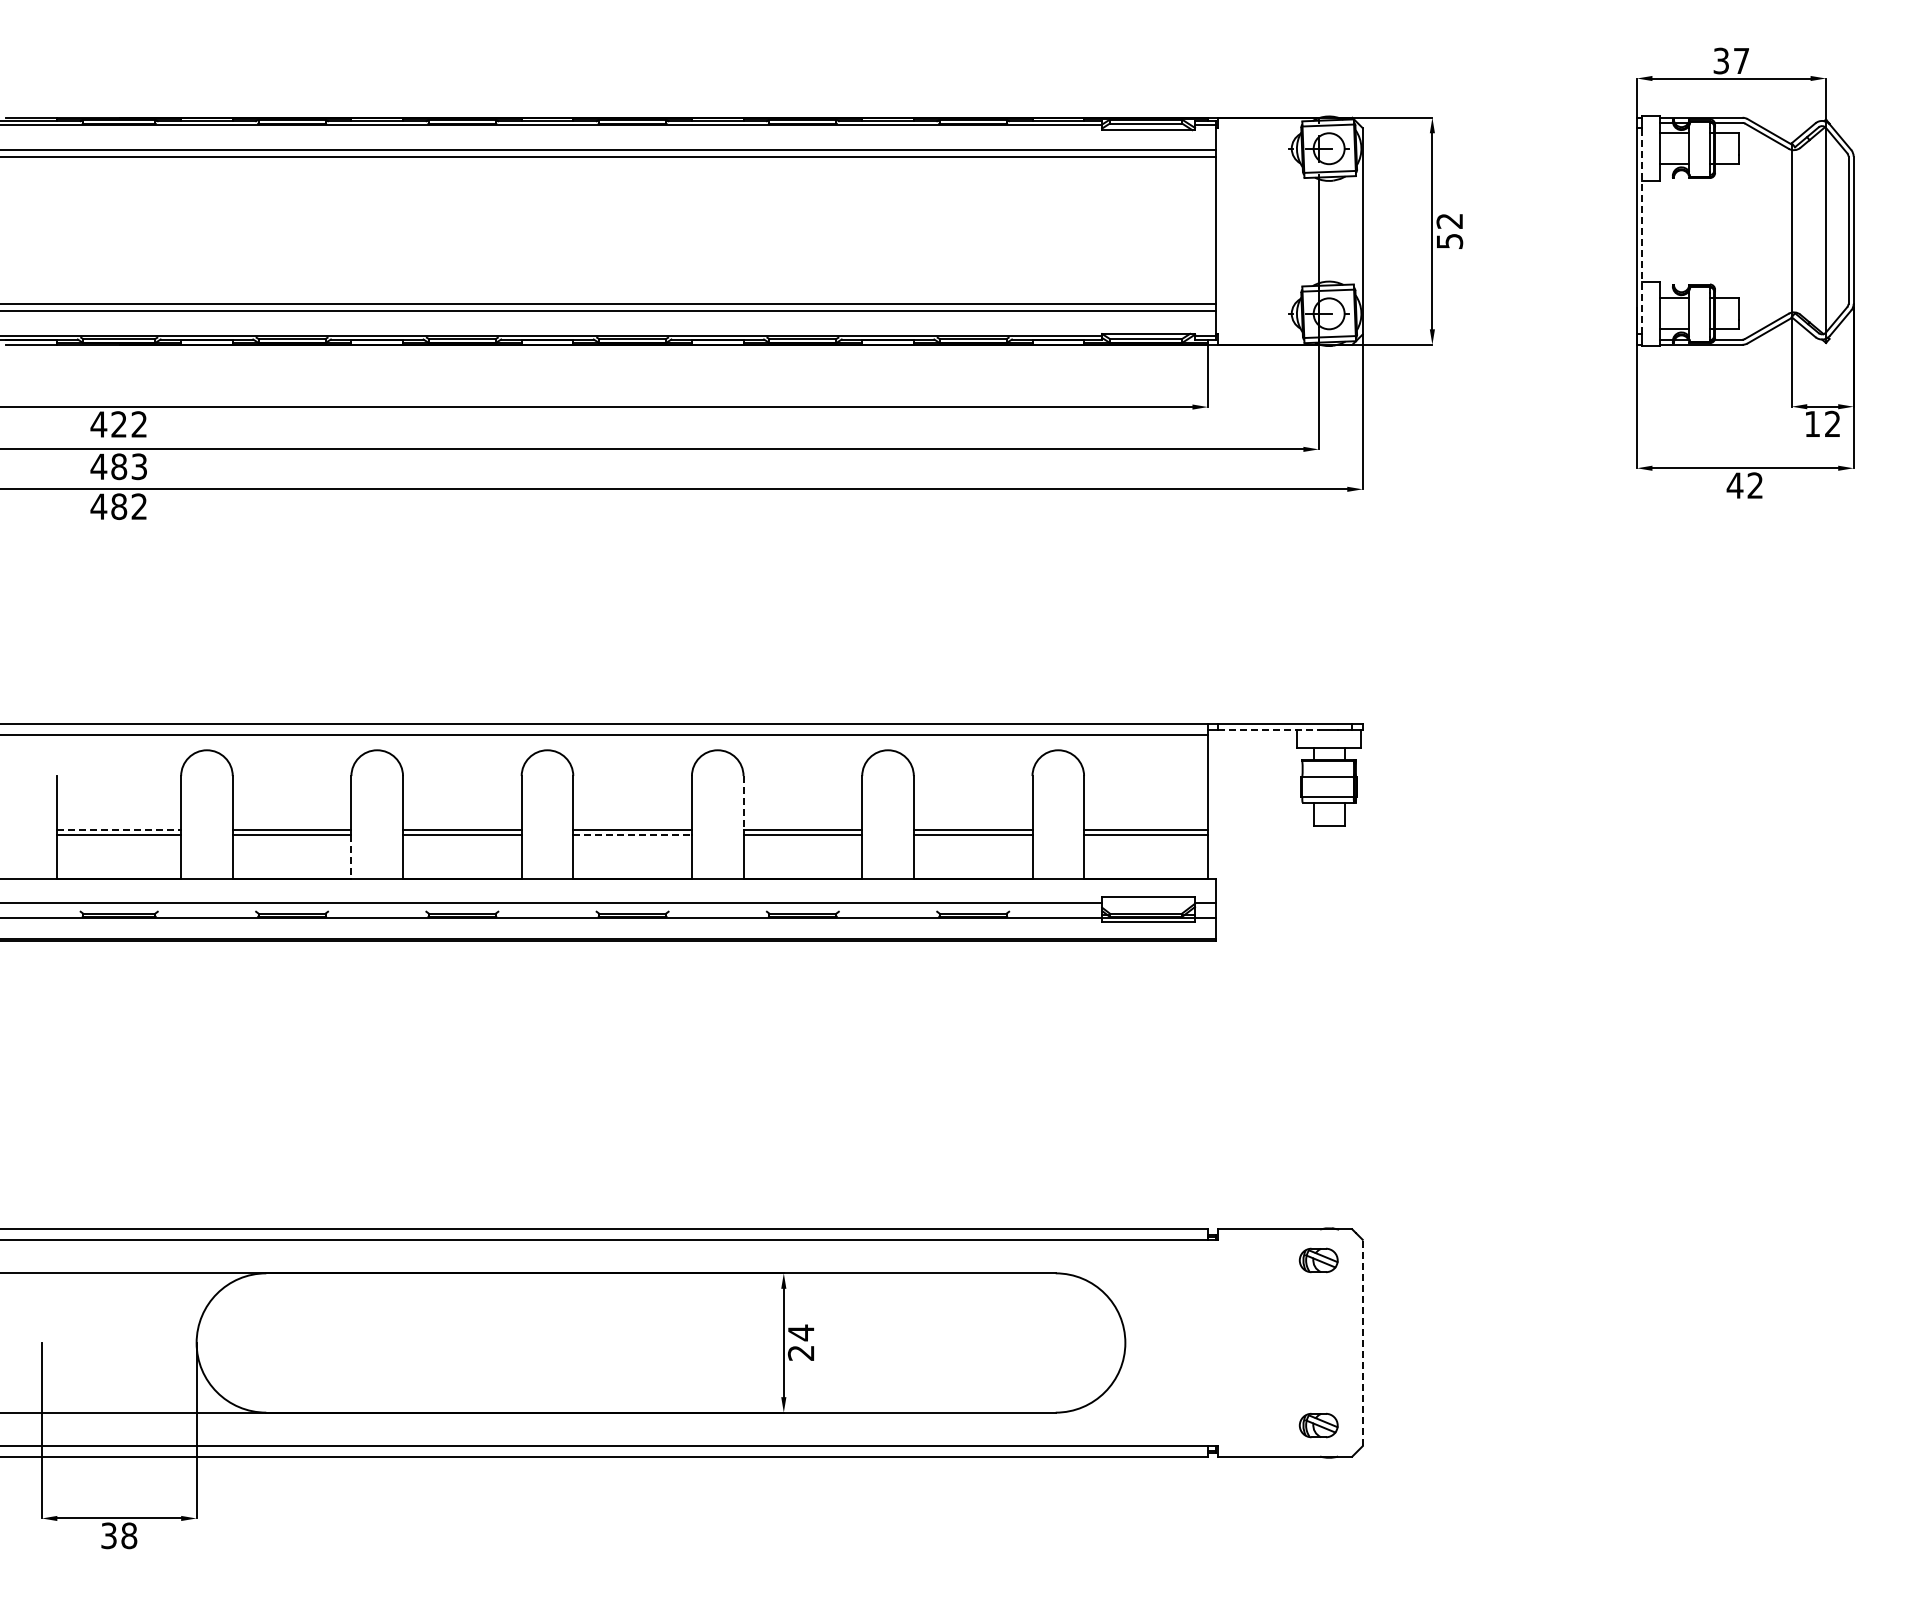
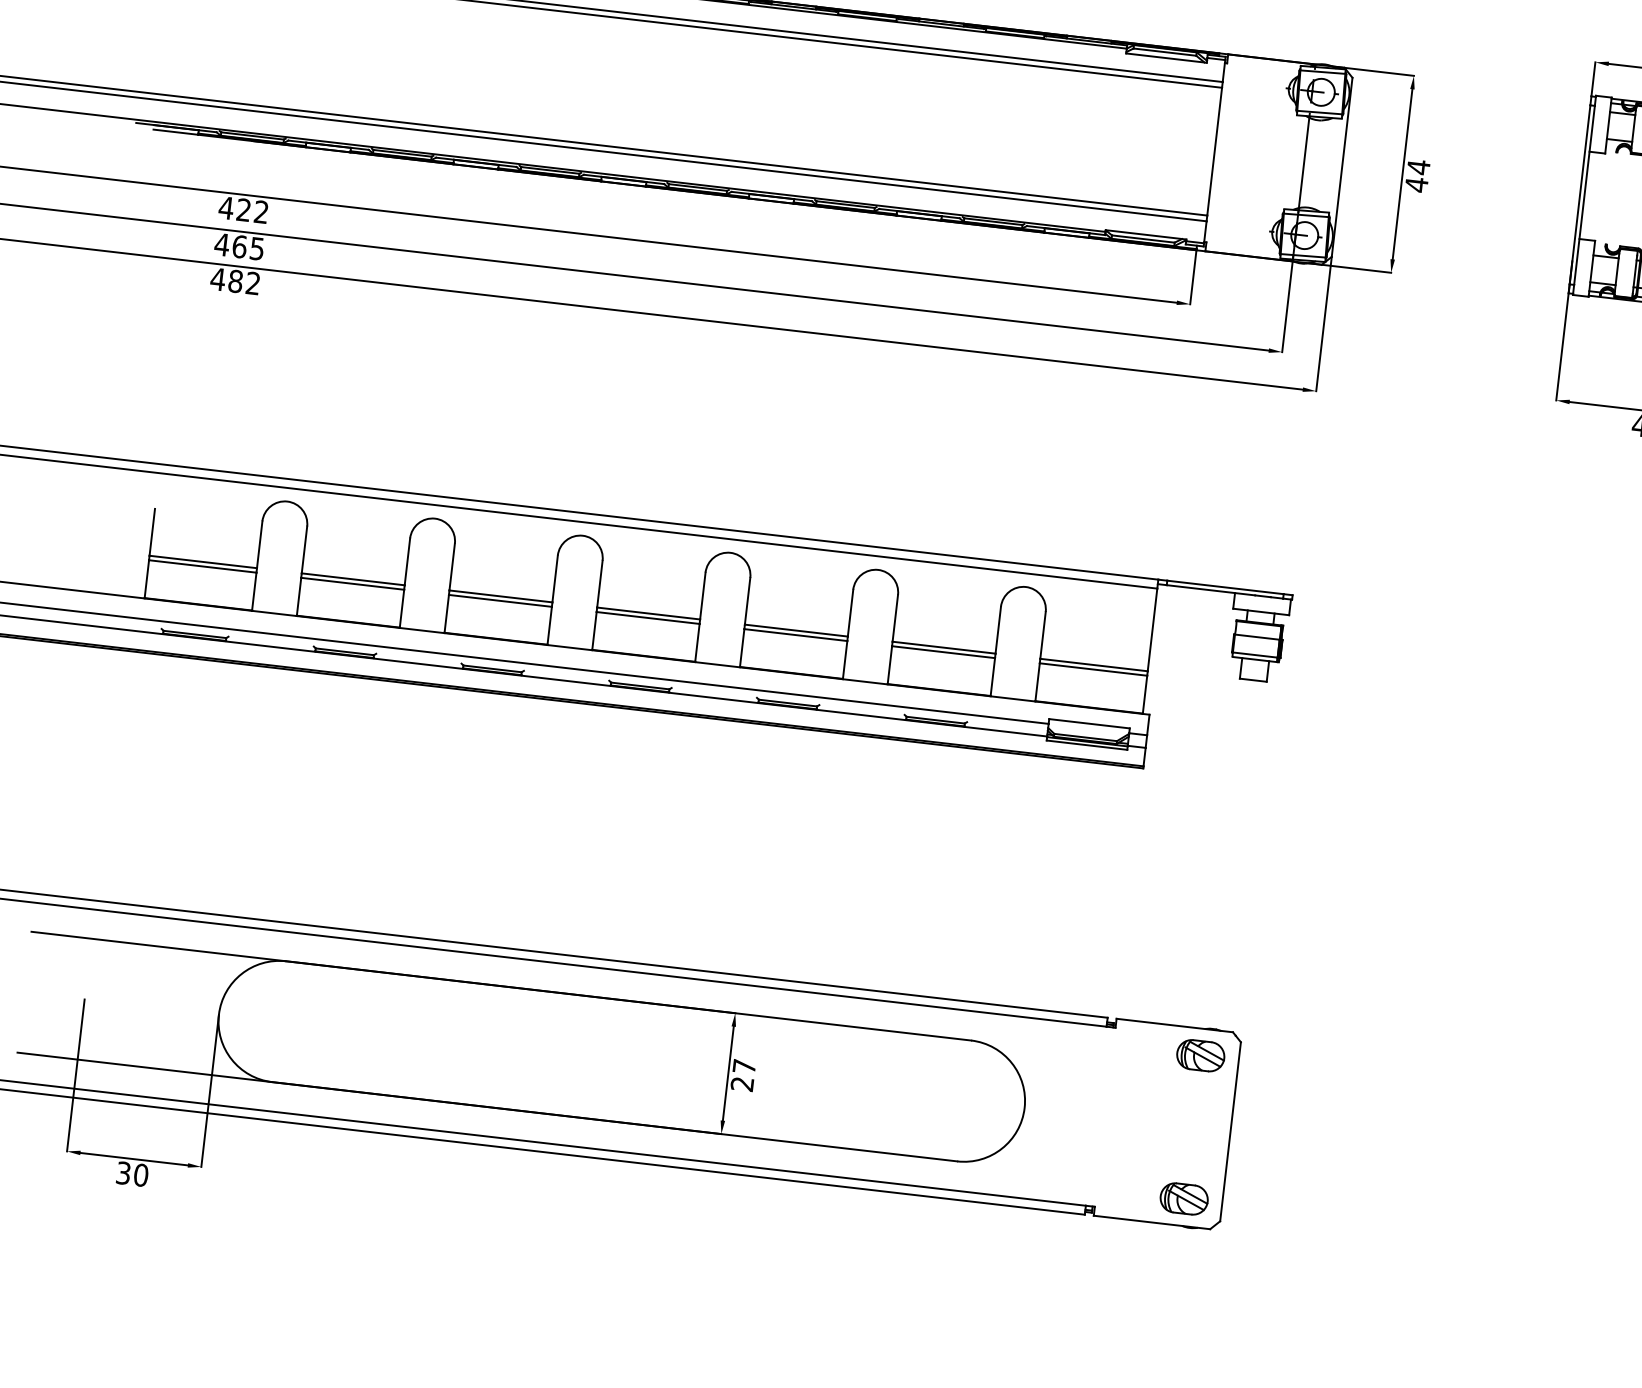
text: (1449, 230) -> (1417, 175), 52 -> 44
line: (1642, 230) -> (1584, 194), dashed -> solid
text: (128, 466) -> (247, 247), 483 -> 465
line: (1269, 729) -> (1211, 590), dashed -> solid
line: (743, 803) -> (747, 601), dashed -> solid
line: (119, 830) -> (203, 562), dashed -> solid
line: (633, 835) -> (648, 618), dashed -> solid
line: (351, 857) -> (402, 609), dashed -> solid
part: (1318, 1260) -> (1200, 1055), size x1.43
text: (801, 1332) -> (744, 1066), 24 -> 27
line: (1362, 1342) -> (1230, 1131), dashed -> solid
part: (1318, 1425) -> (1183, 1198), size x1.43
text: (129, 1535) -> (141, 1174), 38 -> 30

